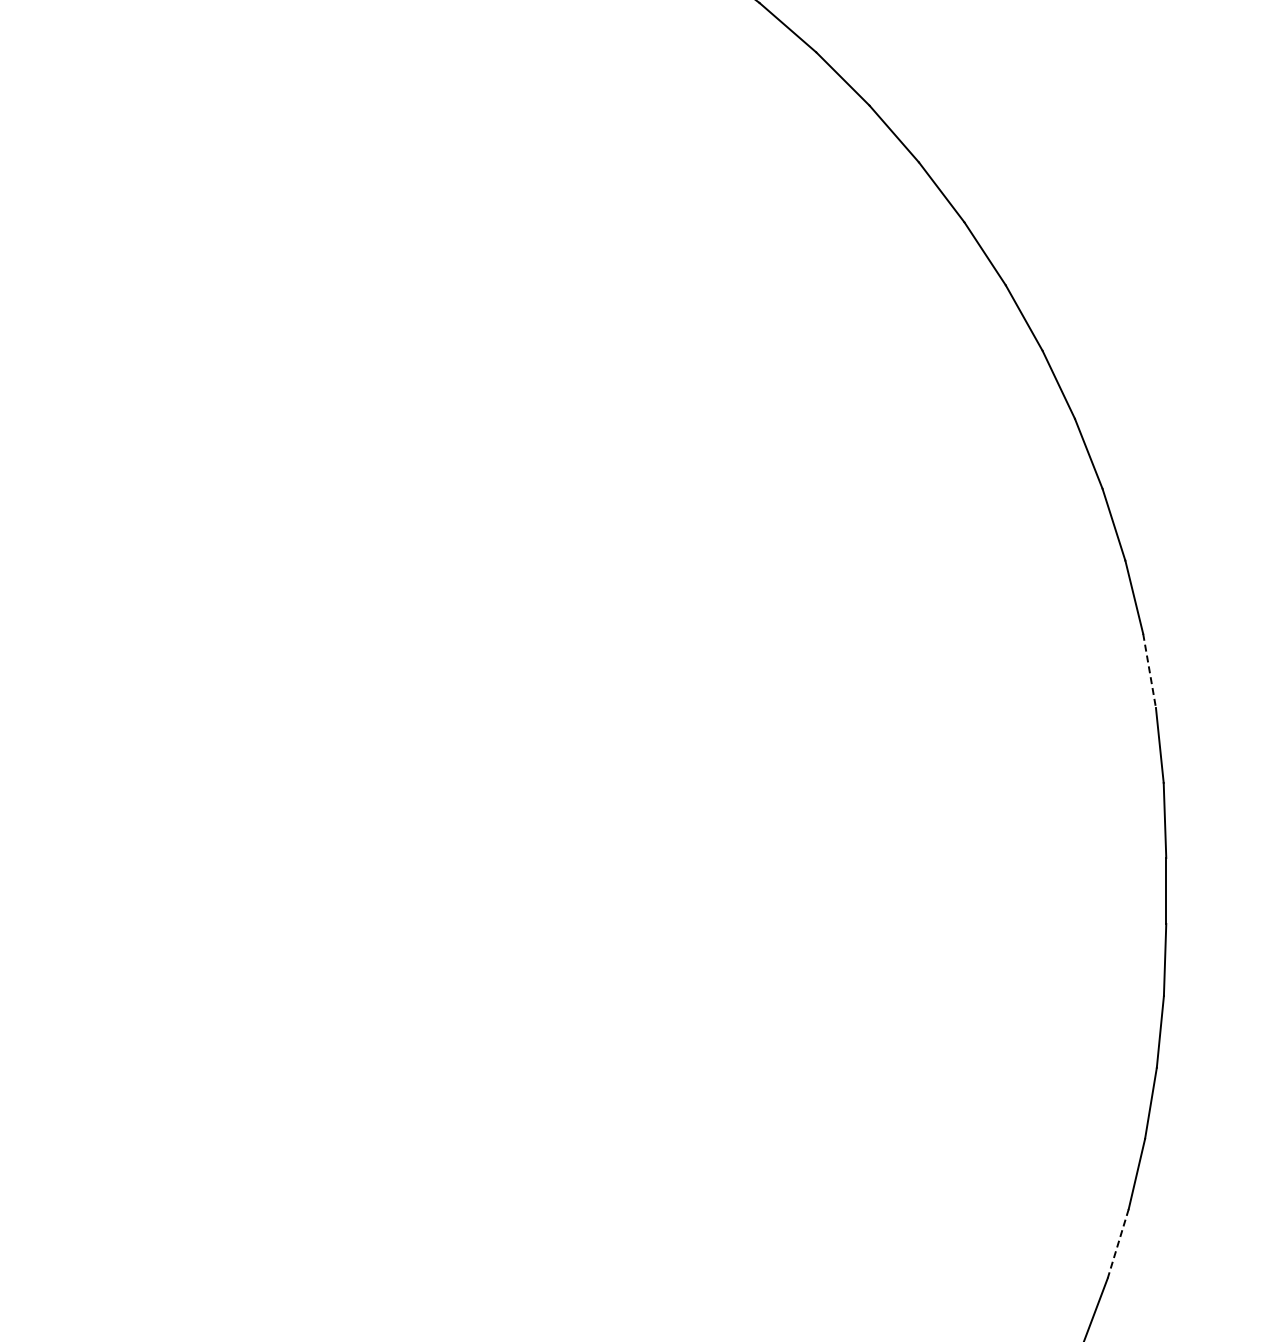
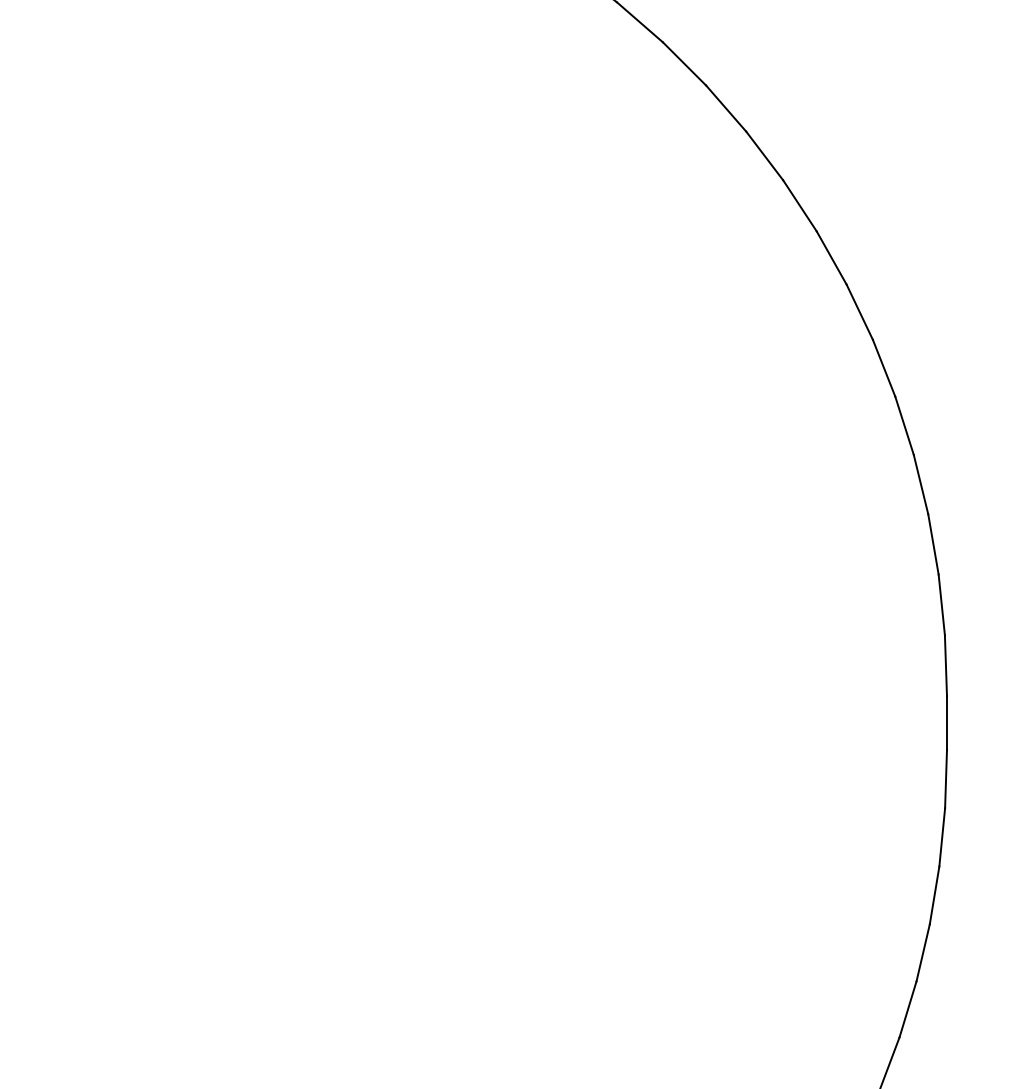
line: (1149, 670) -> (933, 544), dashed -> solid
line: (1118, 1244) -> (908, 1010), dashed -> solid

